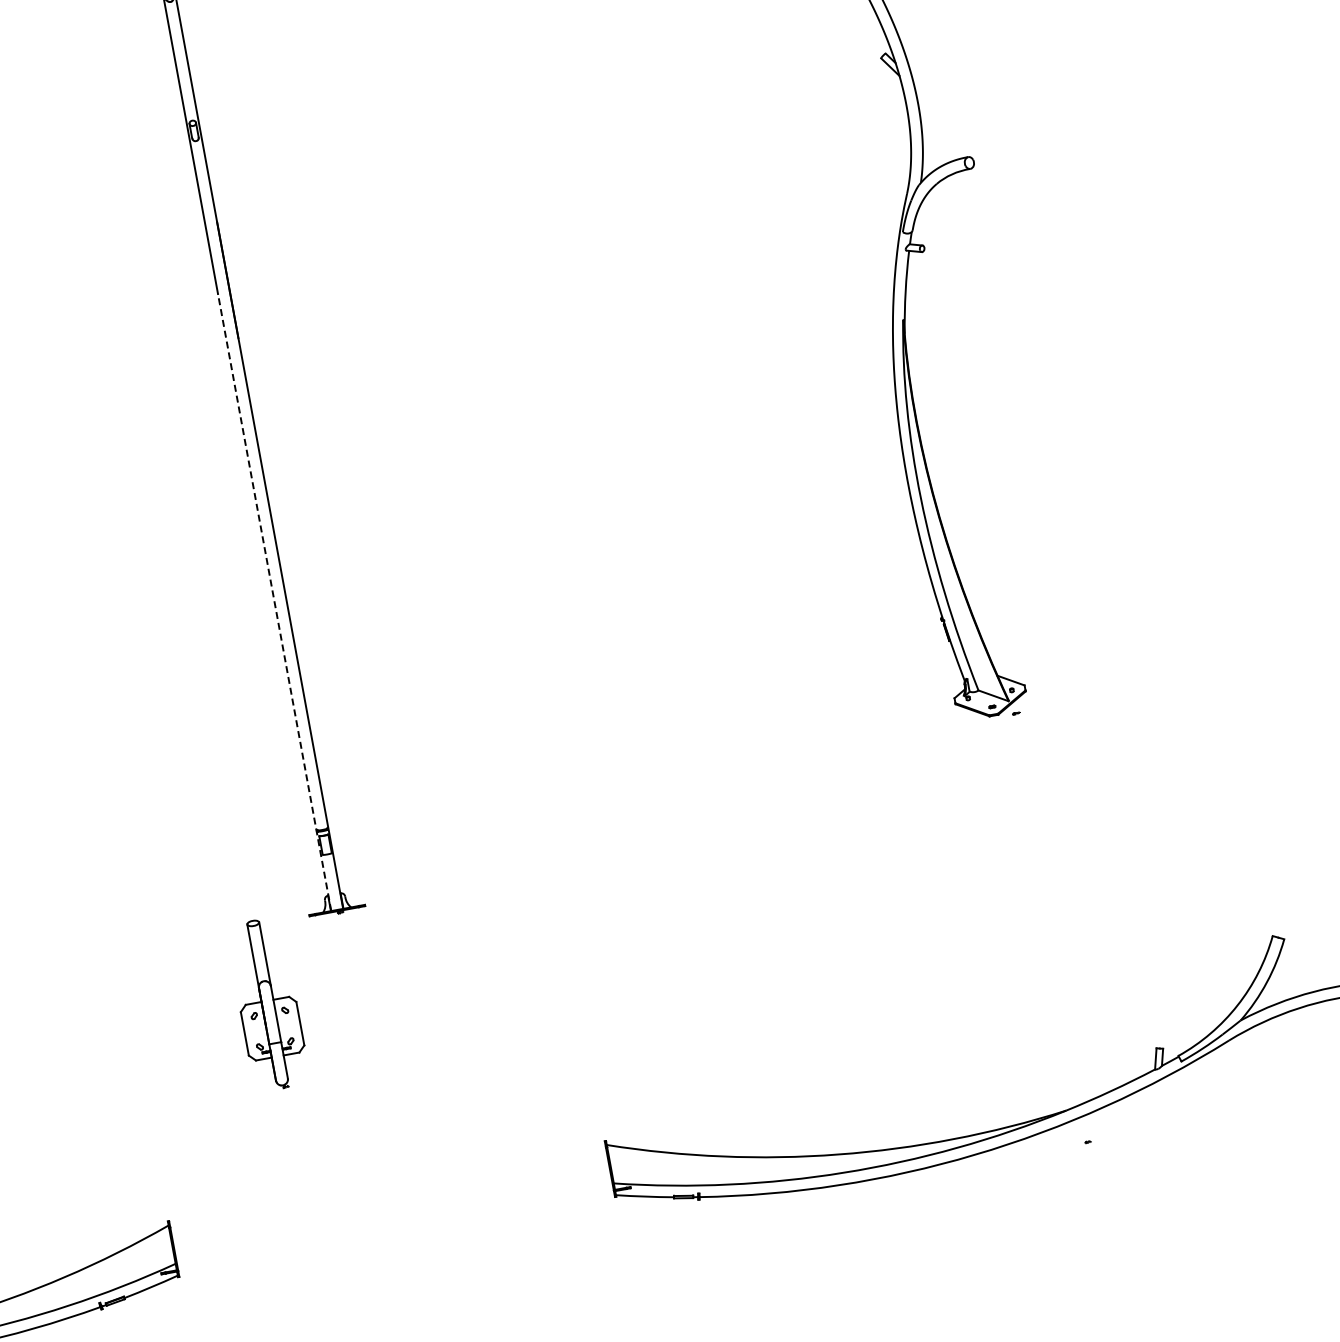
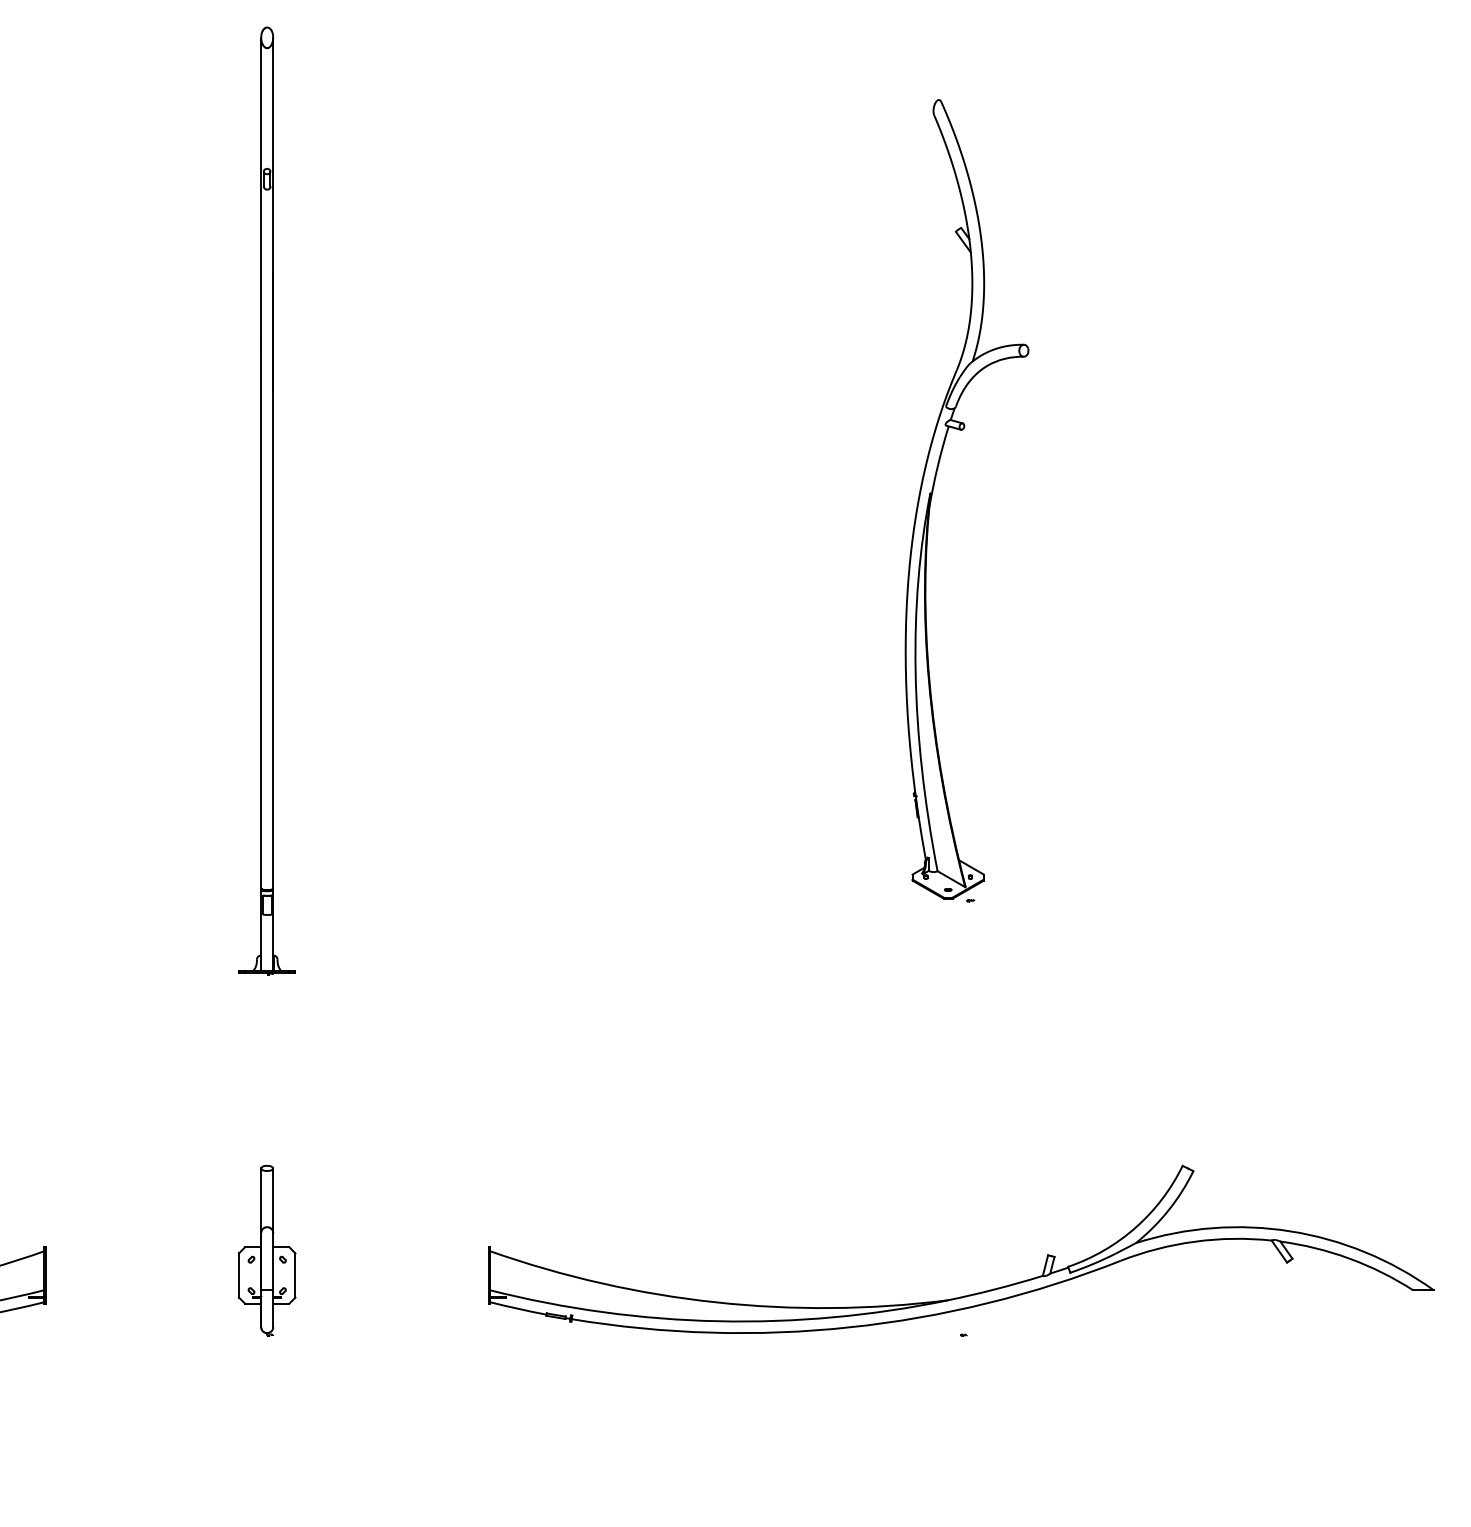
line: (274, 602) -> (261, 657), dashed -> solid
part: (268, 1004) -> (267, 1250), moved

